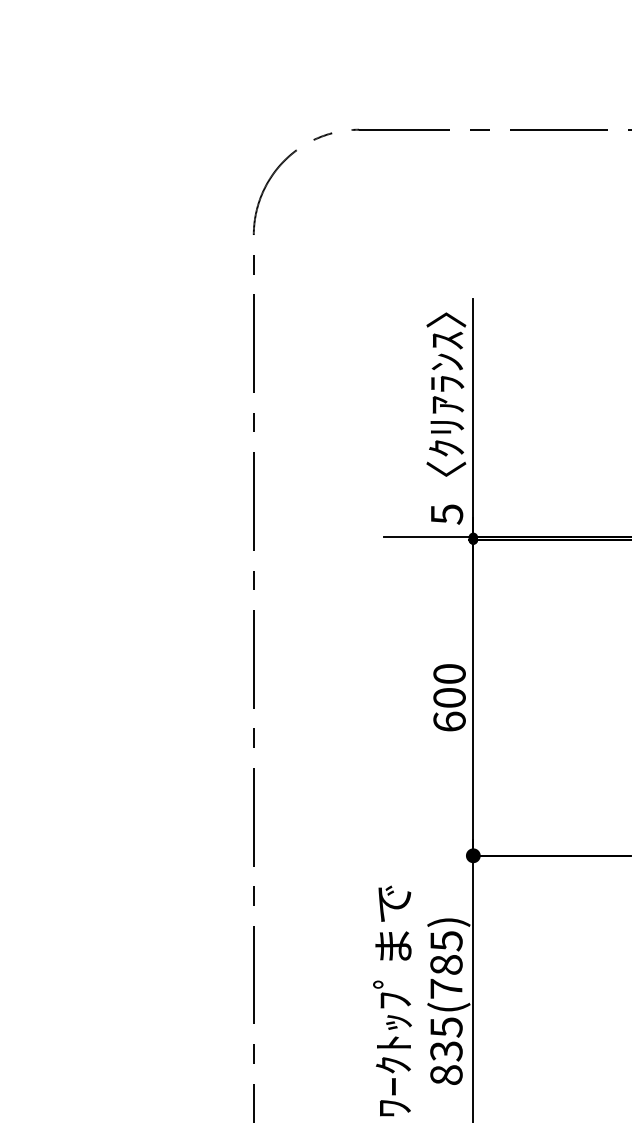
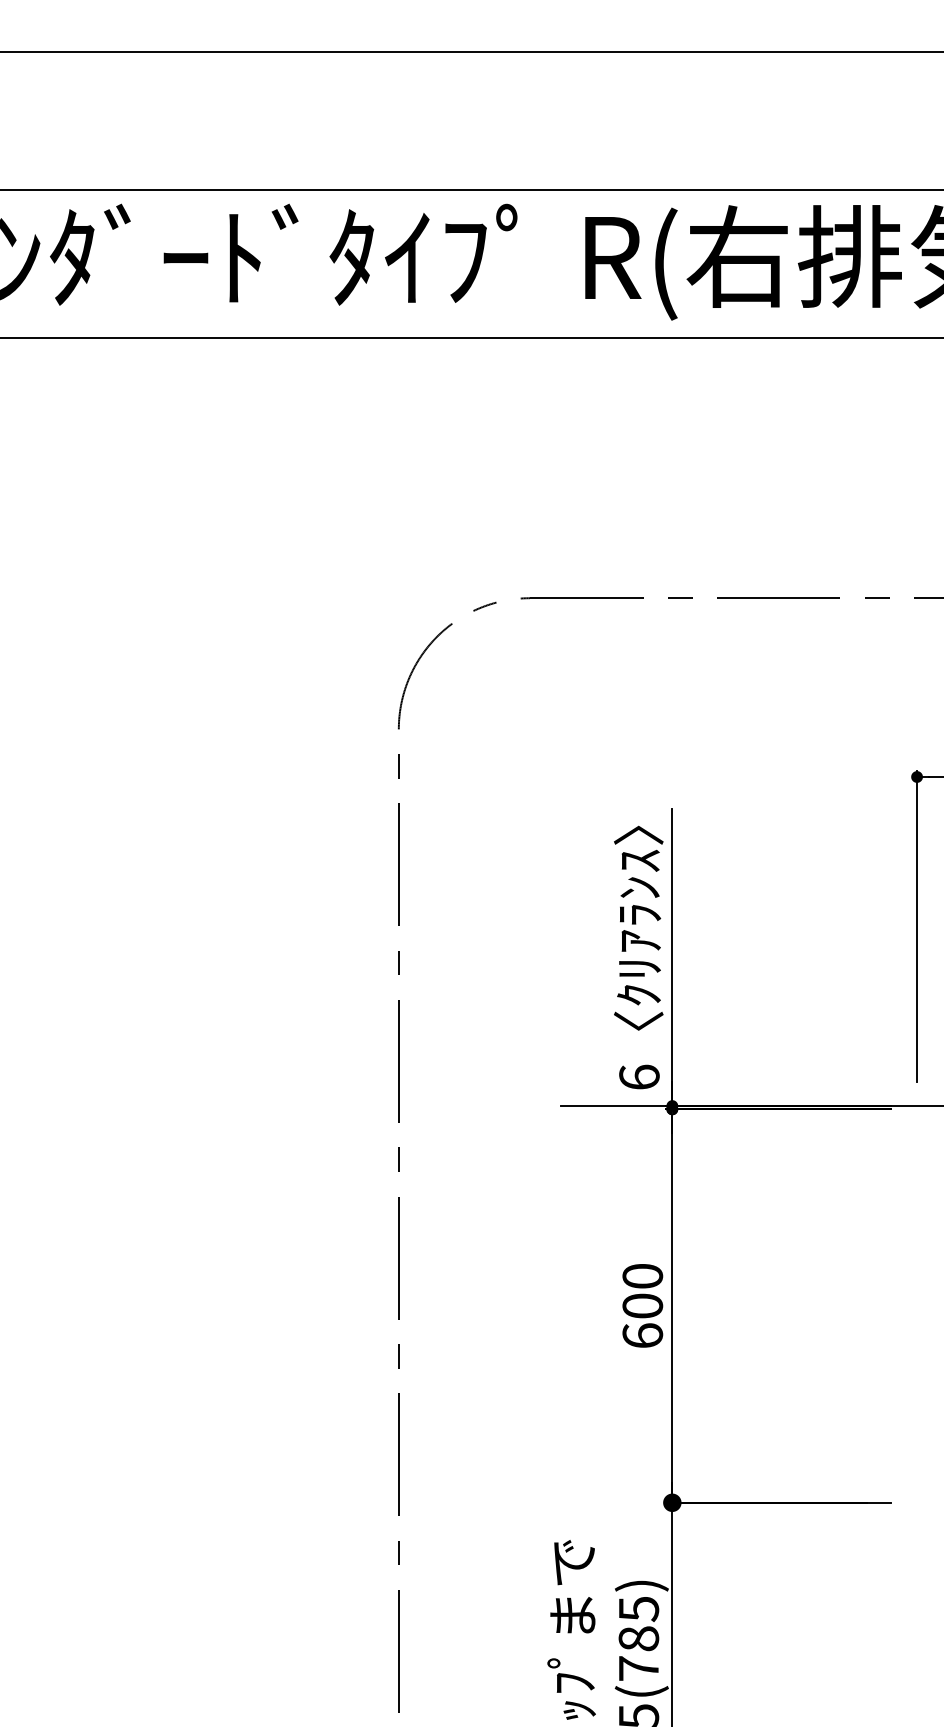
text: (446, 514) -> (639, 1077), 5 -> 6

